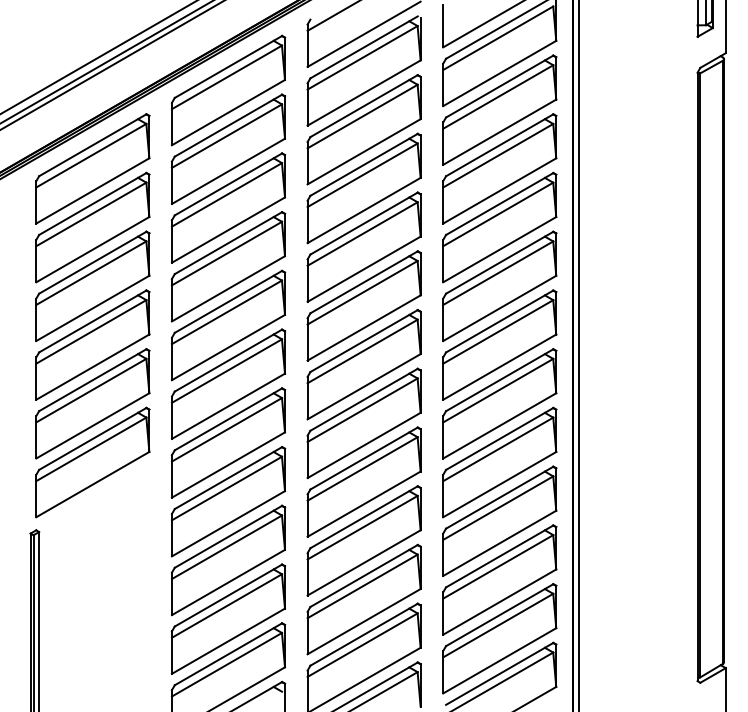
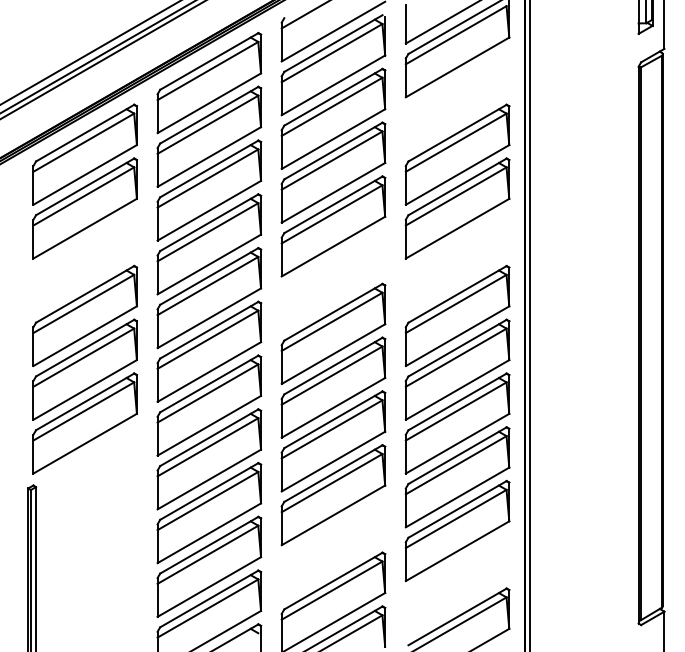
part: (499, 109) -> (457, 100), removed
part: (92, 286) -> (84, 262), removed
part: (499, 286) -> (457, 262), removed
part: (364, 306) -> (333, 280), removed
part: (364, 599) -> (333, 548), removed
part: (499, 638) -> (457, 584), removed

